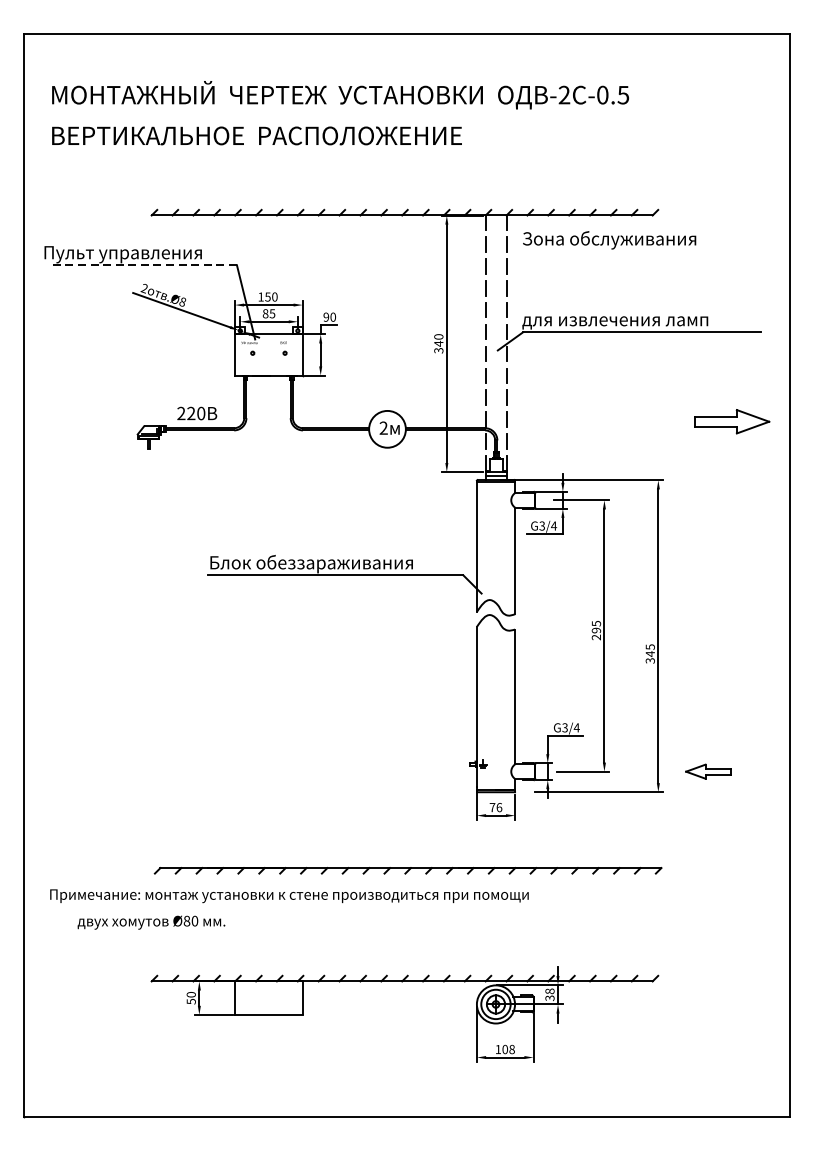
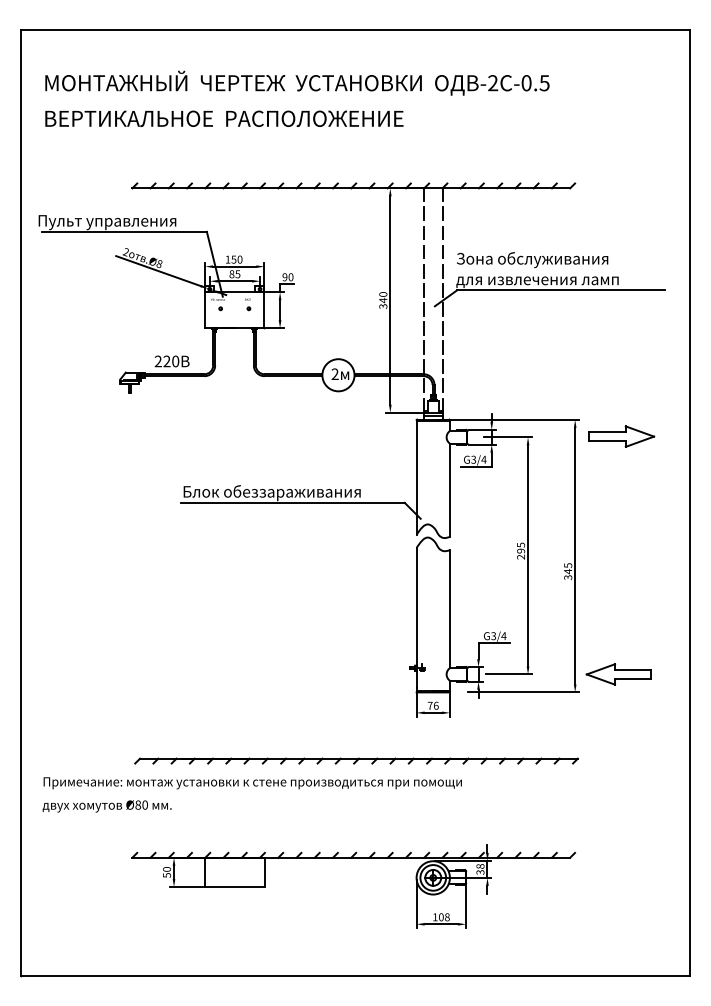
text: (609, 240) -> (532, 260), moved
line: (142, 264) -> (124, 231), dashed -> solid
part: (731, 421) -> (621, 436), moved
part: (707, 771) -> (618, 674), size x1.67
text: (150, 922) -> (106, 806), moved

